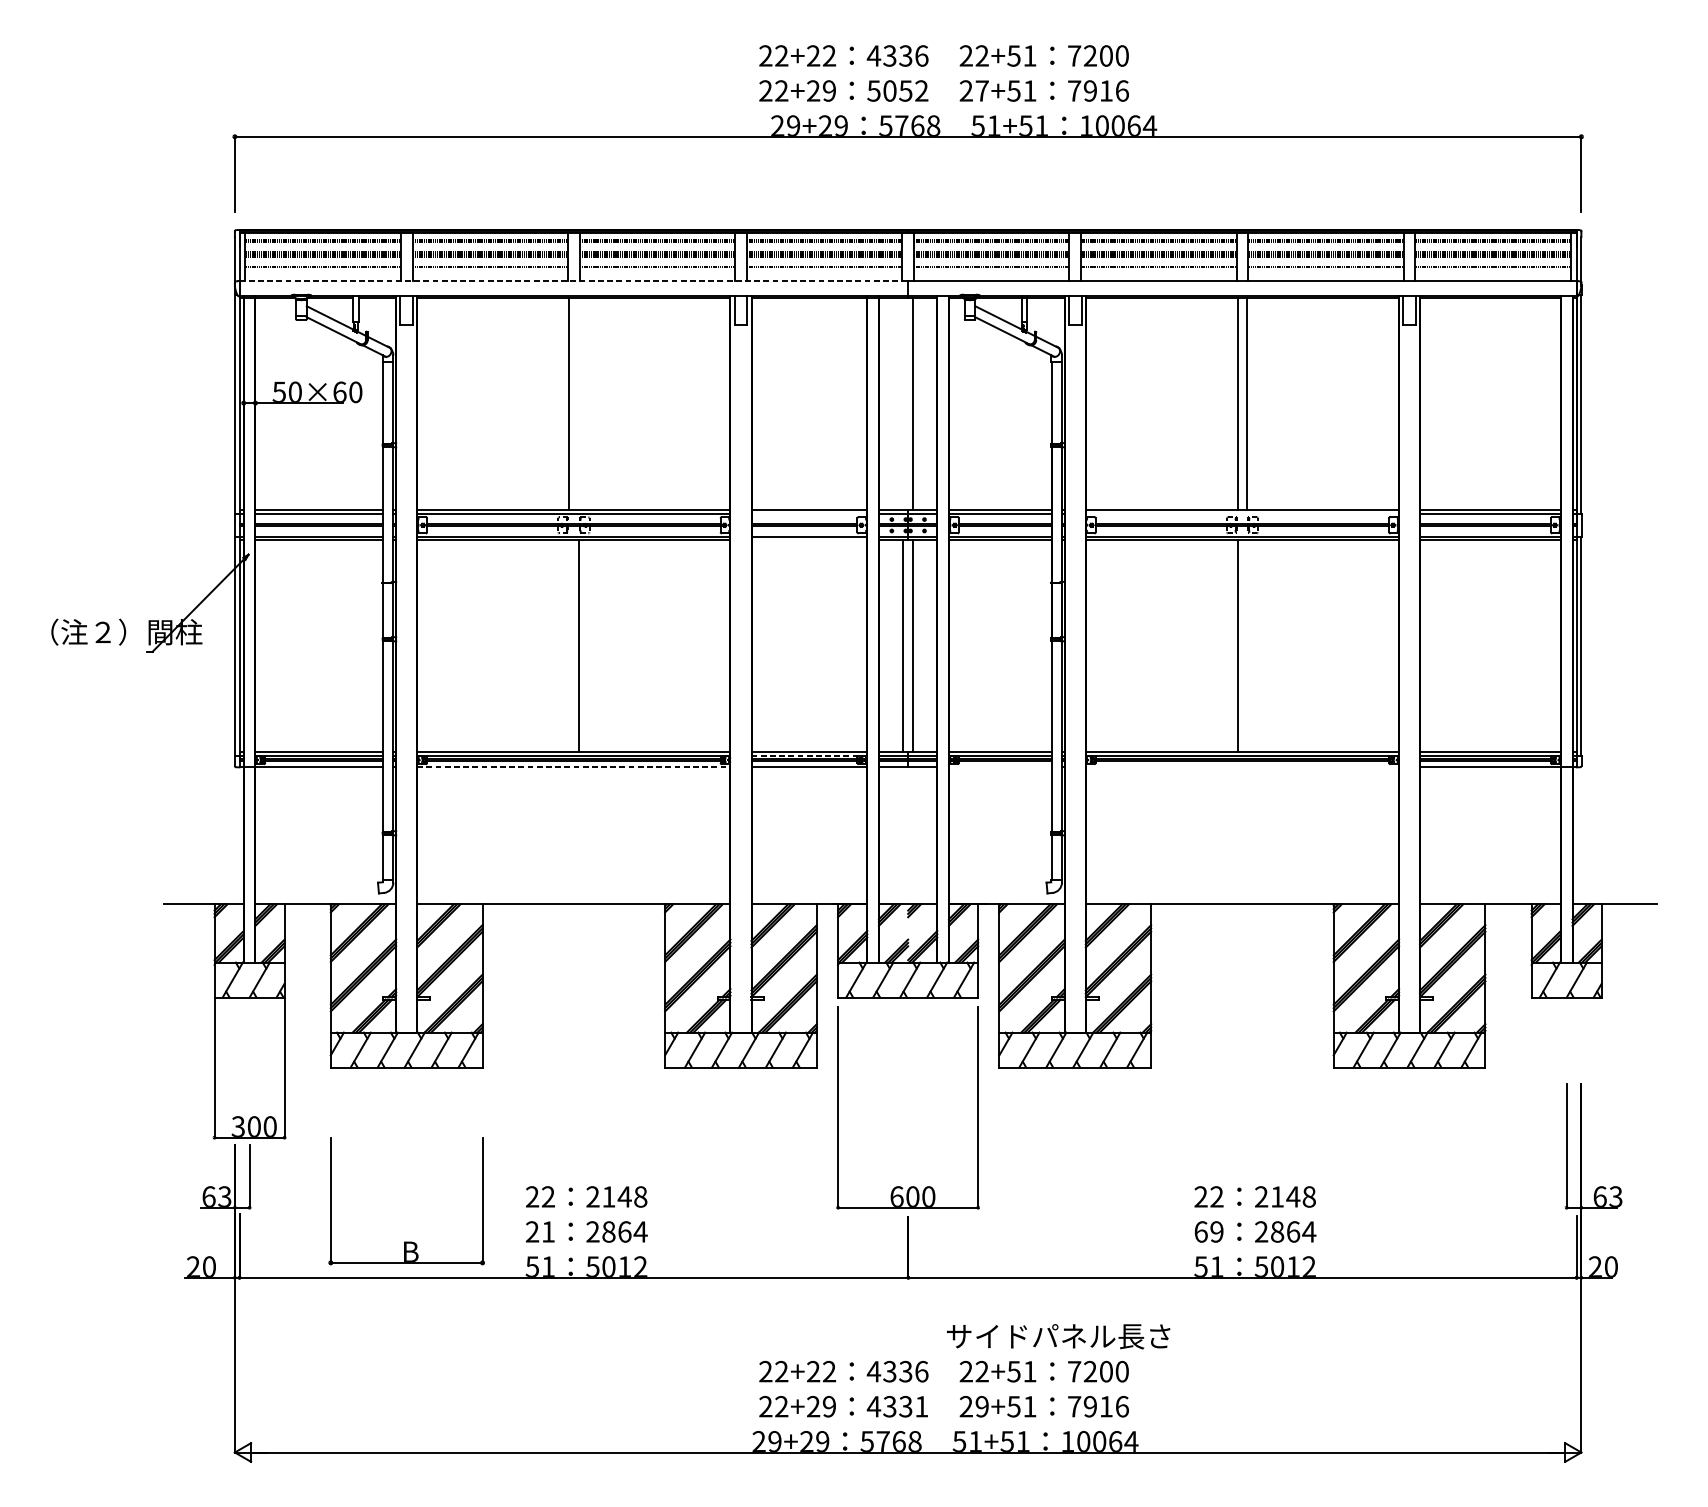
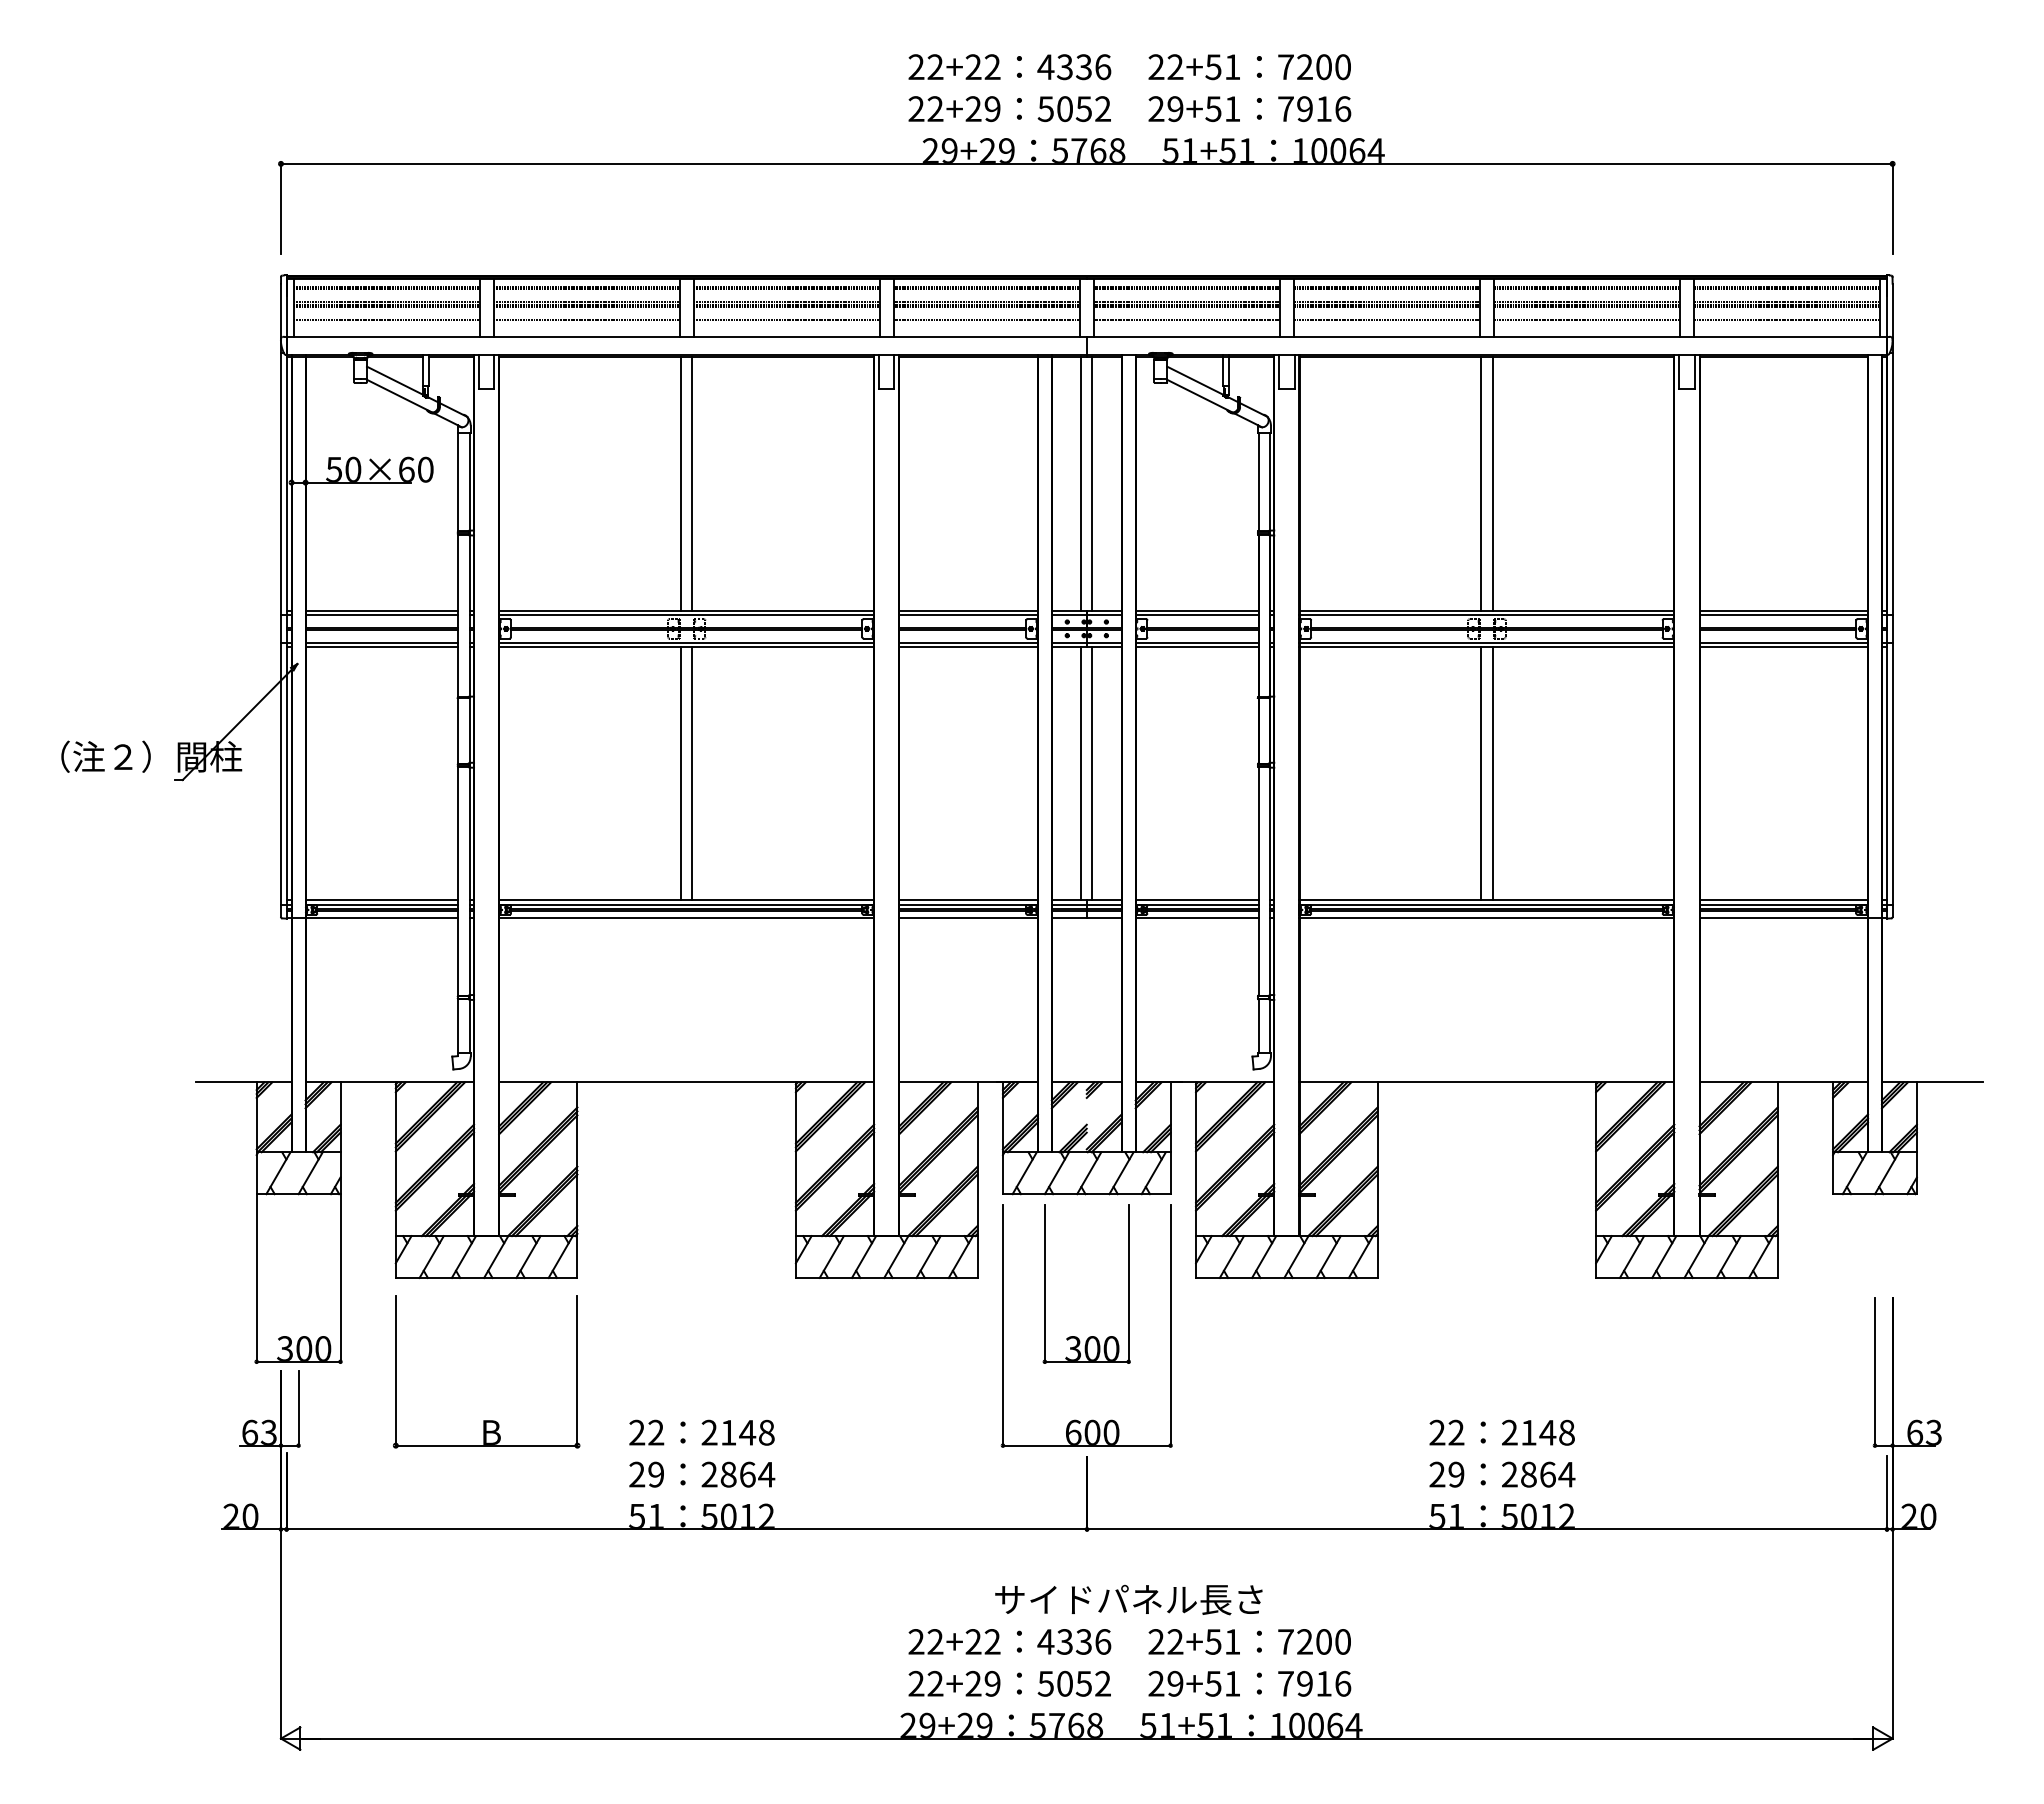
text: (982, 91) -> (1175, 109), 27+51 -> 29+51
line: (574, 281) -> (687, 336), dashed -> solid
line: (578, 403) -> (692, 483), added
line: (903, 403) -> (1081, 483), added
line: (809, 514) -> (968, 615), added
line: (1242, 514) -> (1486, 615), added
line: (809, 540) -> (968, 646), added
line: (569, 646) -> (681, 773), added
line: (1247, 646) -> (1492, 773), added
line: (810, 755) -> (969, 904), dashed -> solid
line: (574, 767) -> (687, 918), dashed -> solid
line: (999, 767) -> (1196, 918), added
line: (1242, 767) -> (1486, 918), added
part: (873, 1072) -> (1045, 1283), added
text: (547, 1231) -> (655, 1474), 21 -> 29
text: (1201, 1231) -> (1437, 1474), 69 -> 29
part: (406, 1241) -> (486, 1420), moved
text: (1058, 1336) -> (1128, 1599), moved
text: (897, 1406) -> (1073, 1683), 4331 -> 5052

